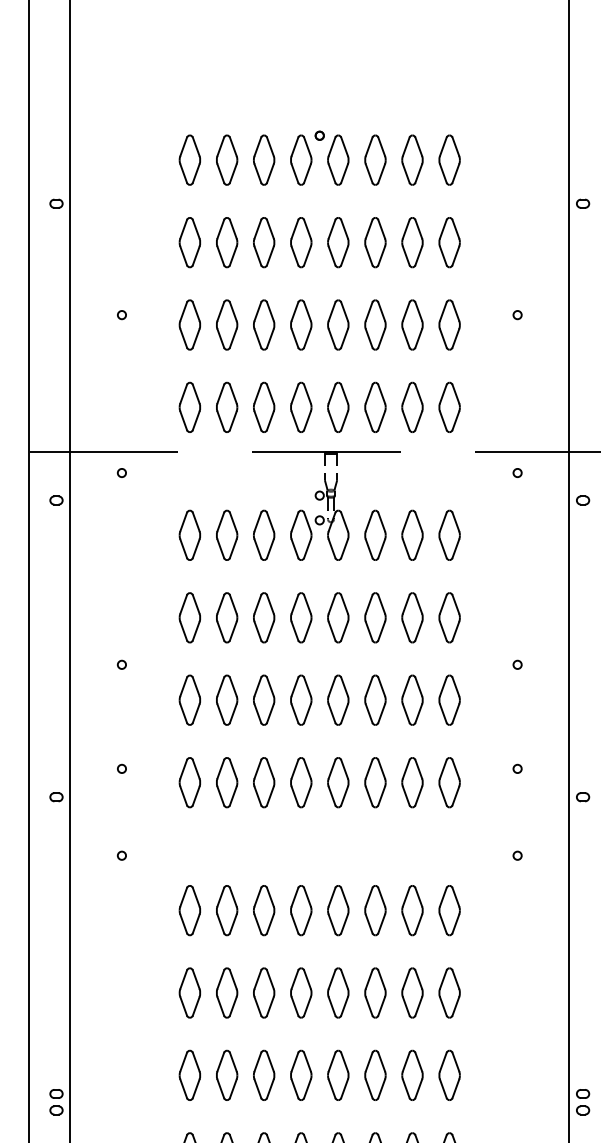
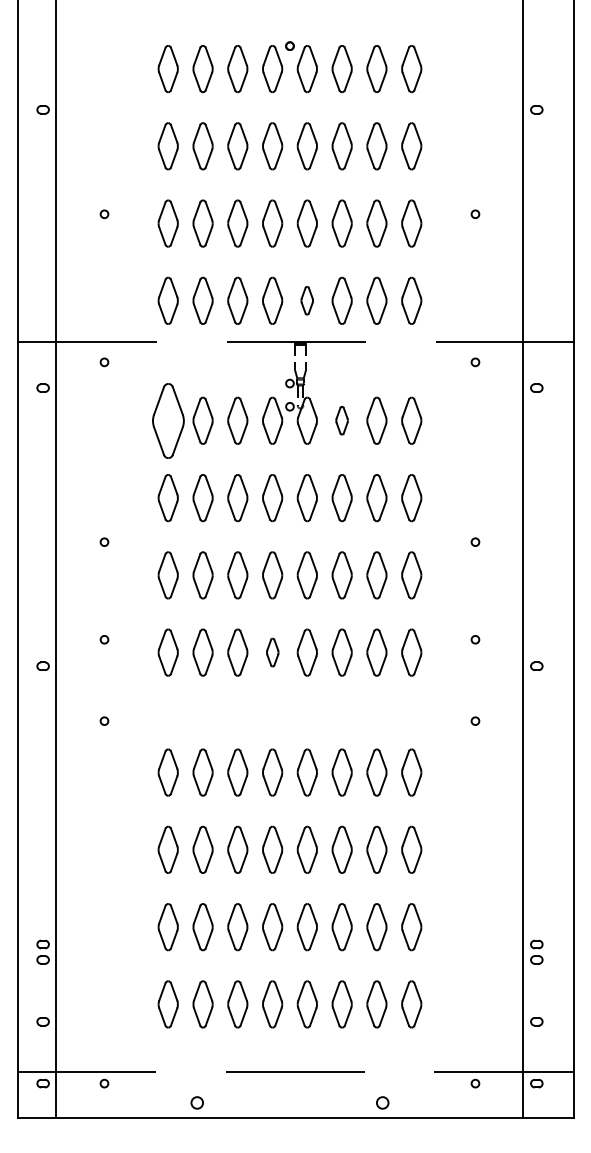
part: (337, 407) -> (306, 300), size x0.6
part: (189, 535) -> (167, 420), size x1.6
part: (374, 535) -> (341, 420), size x0.6
part: (301, 782) -> (272, 652), size x0.6

